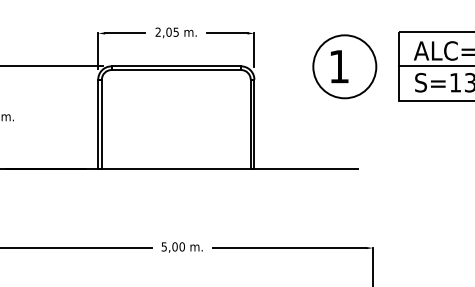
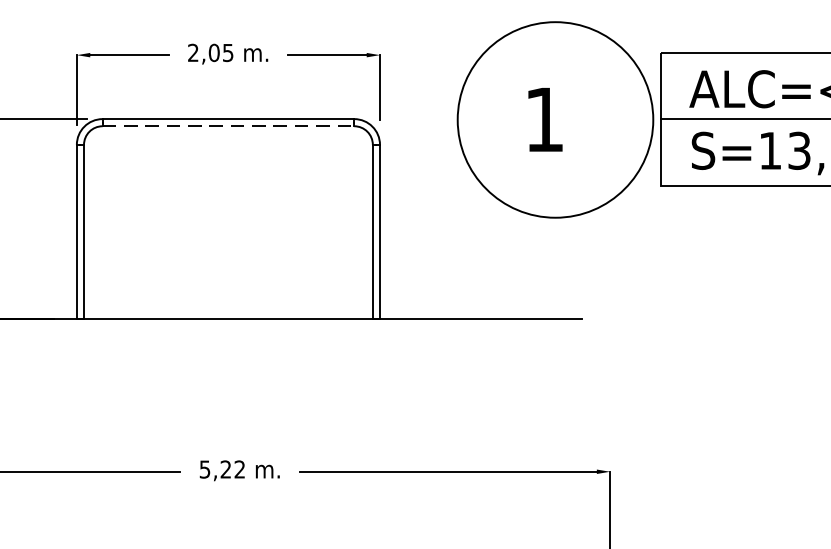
circle: (344, 66) -> (554, 119), size x1.6
line: (176, 70) -> (228, 127), solid -> dashed
text: (178, 246) -> (232, 468), 5,00 -> 5,22

